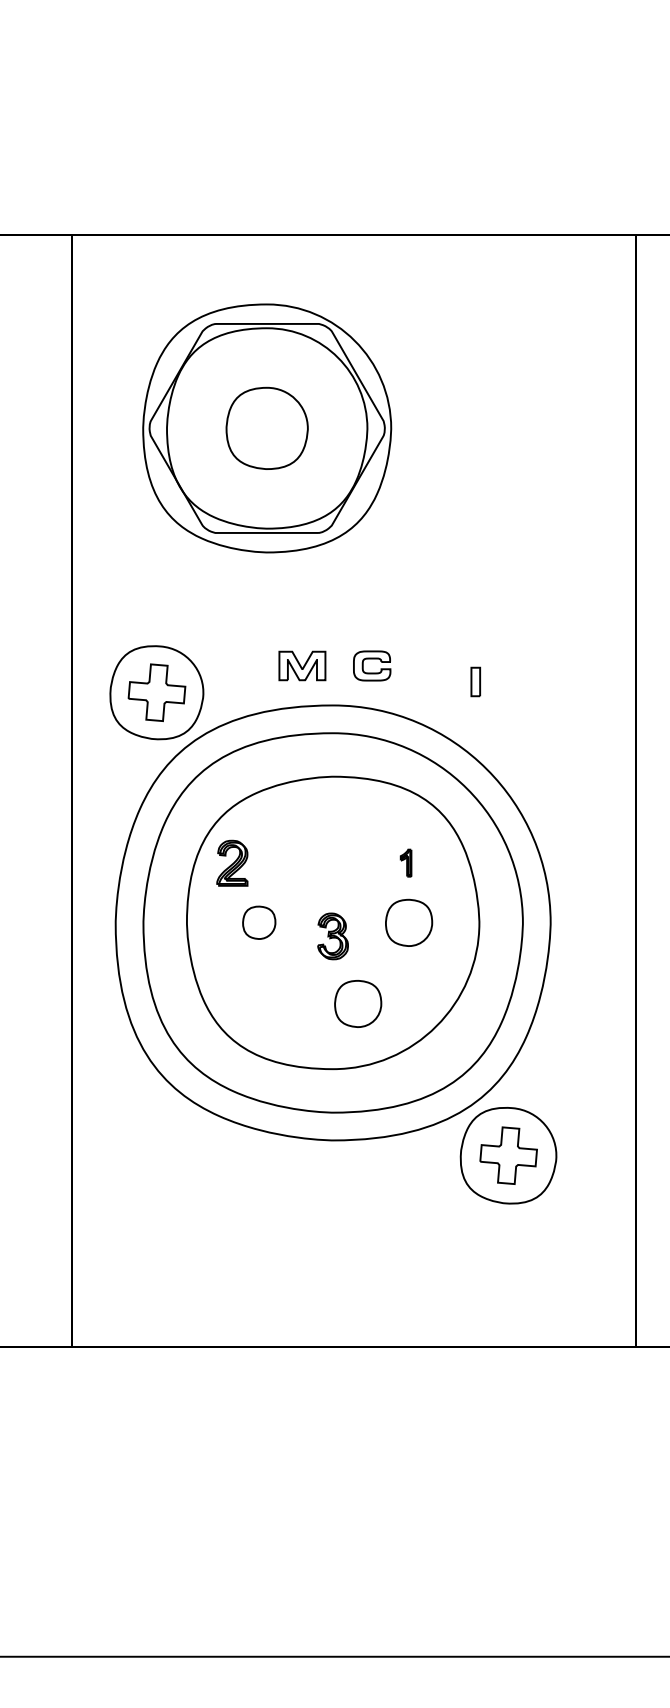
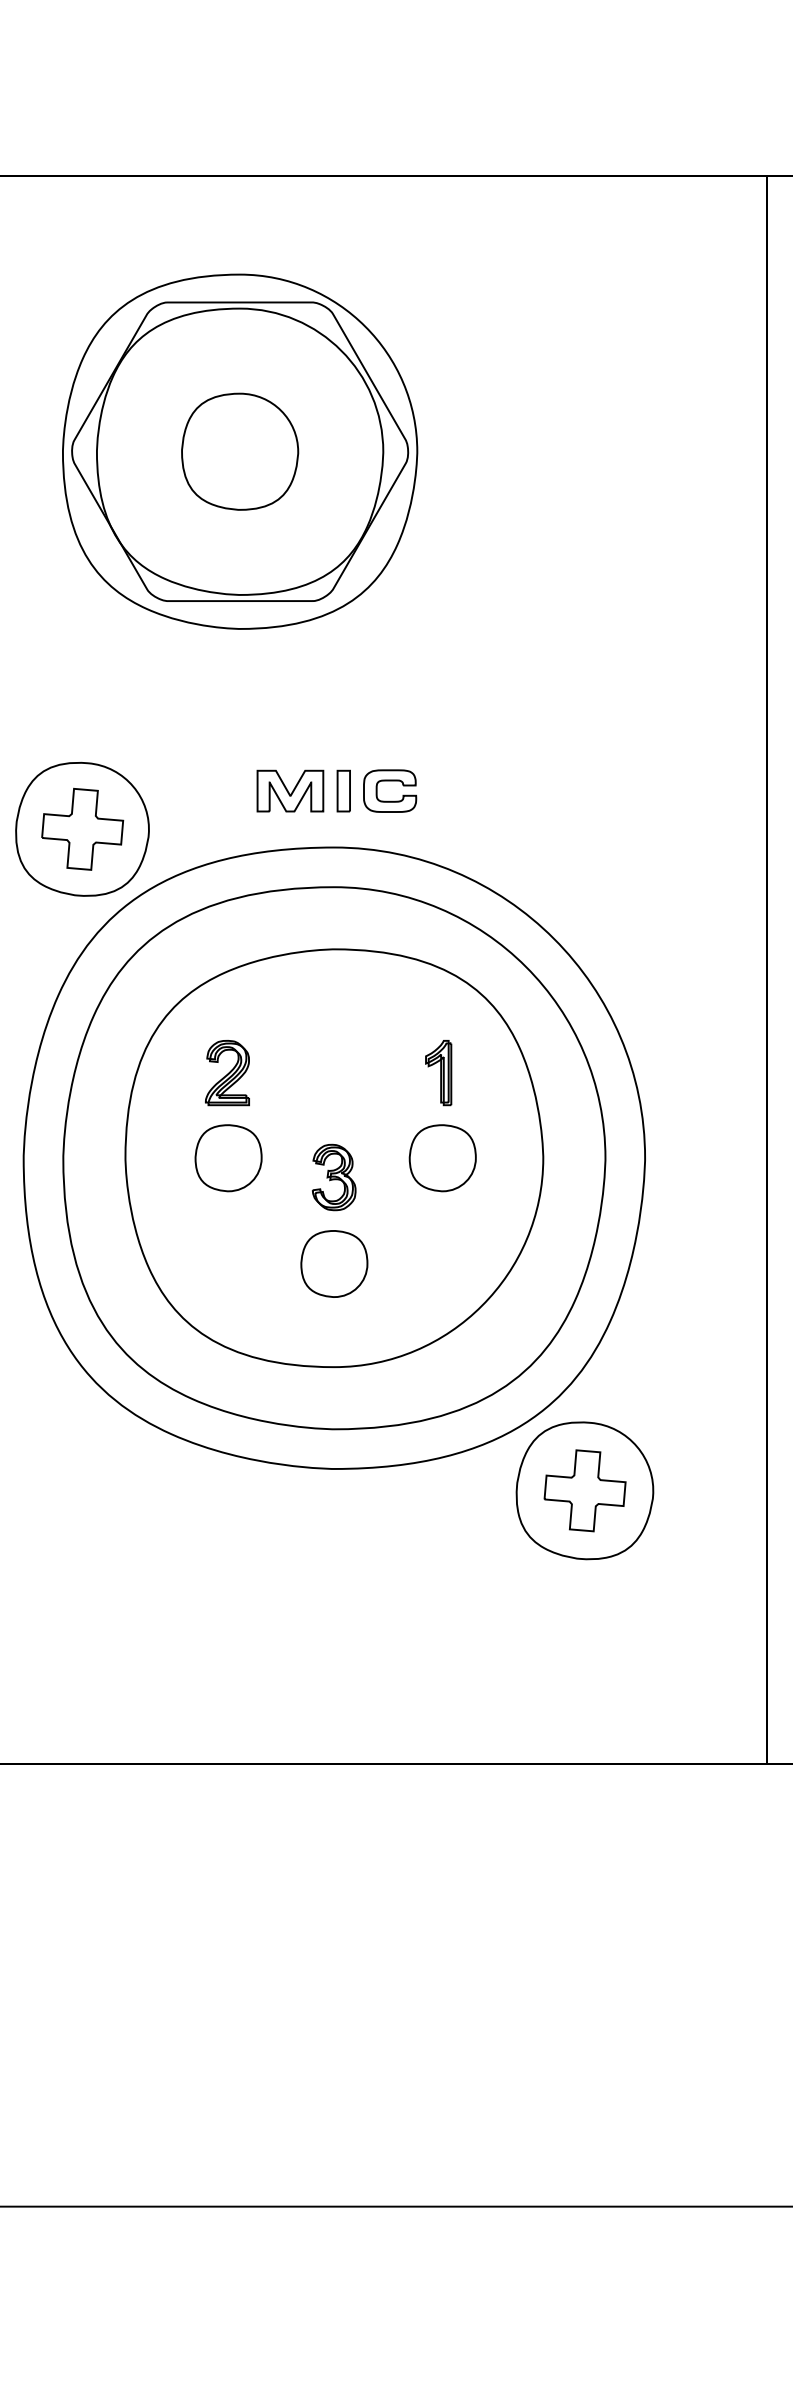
part: (475, 681) -> (343, 790), moved
part: (232, 862) -> (227, 1071), moved
part: (405, 862) -> (437, 1071), size x1.67
part: (259, 922) -> (229, 1157), size x1.43
part: (358, 1003) -> (334, 1263), moved

